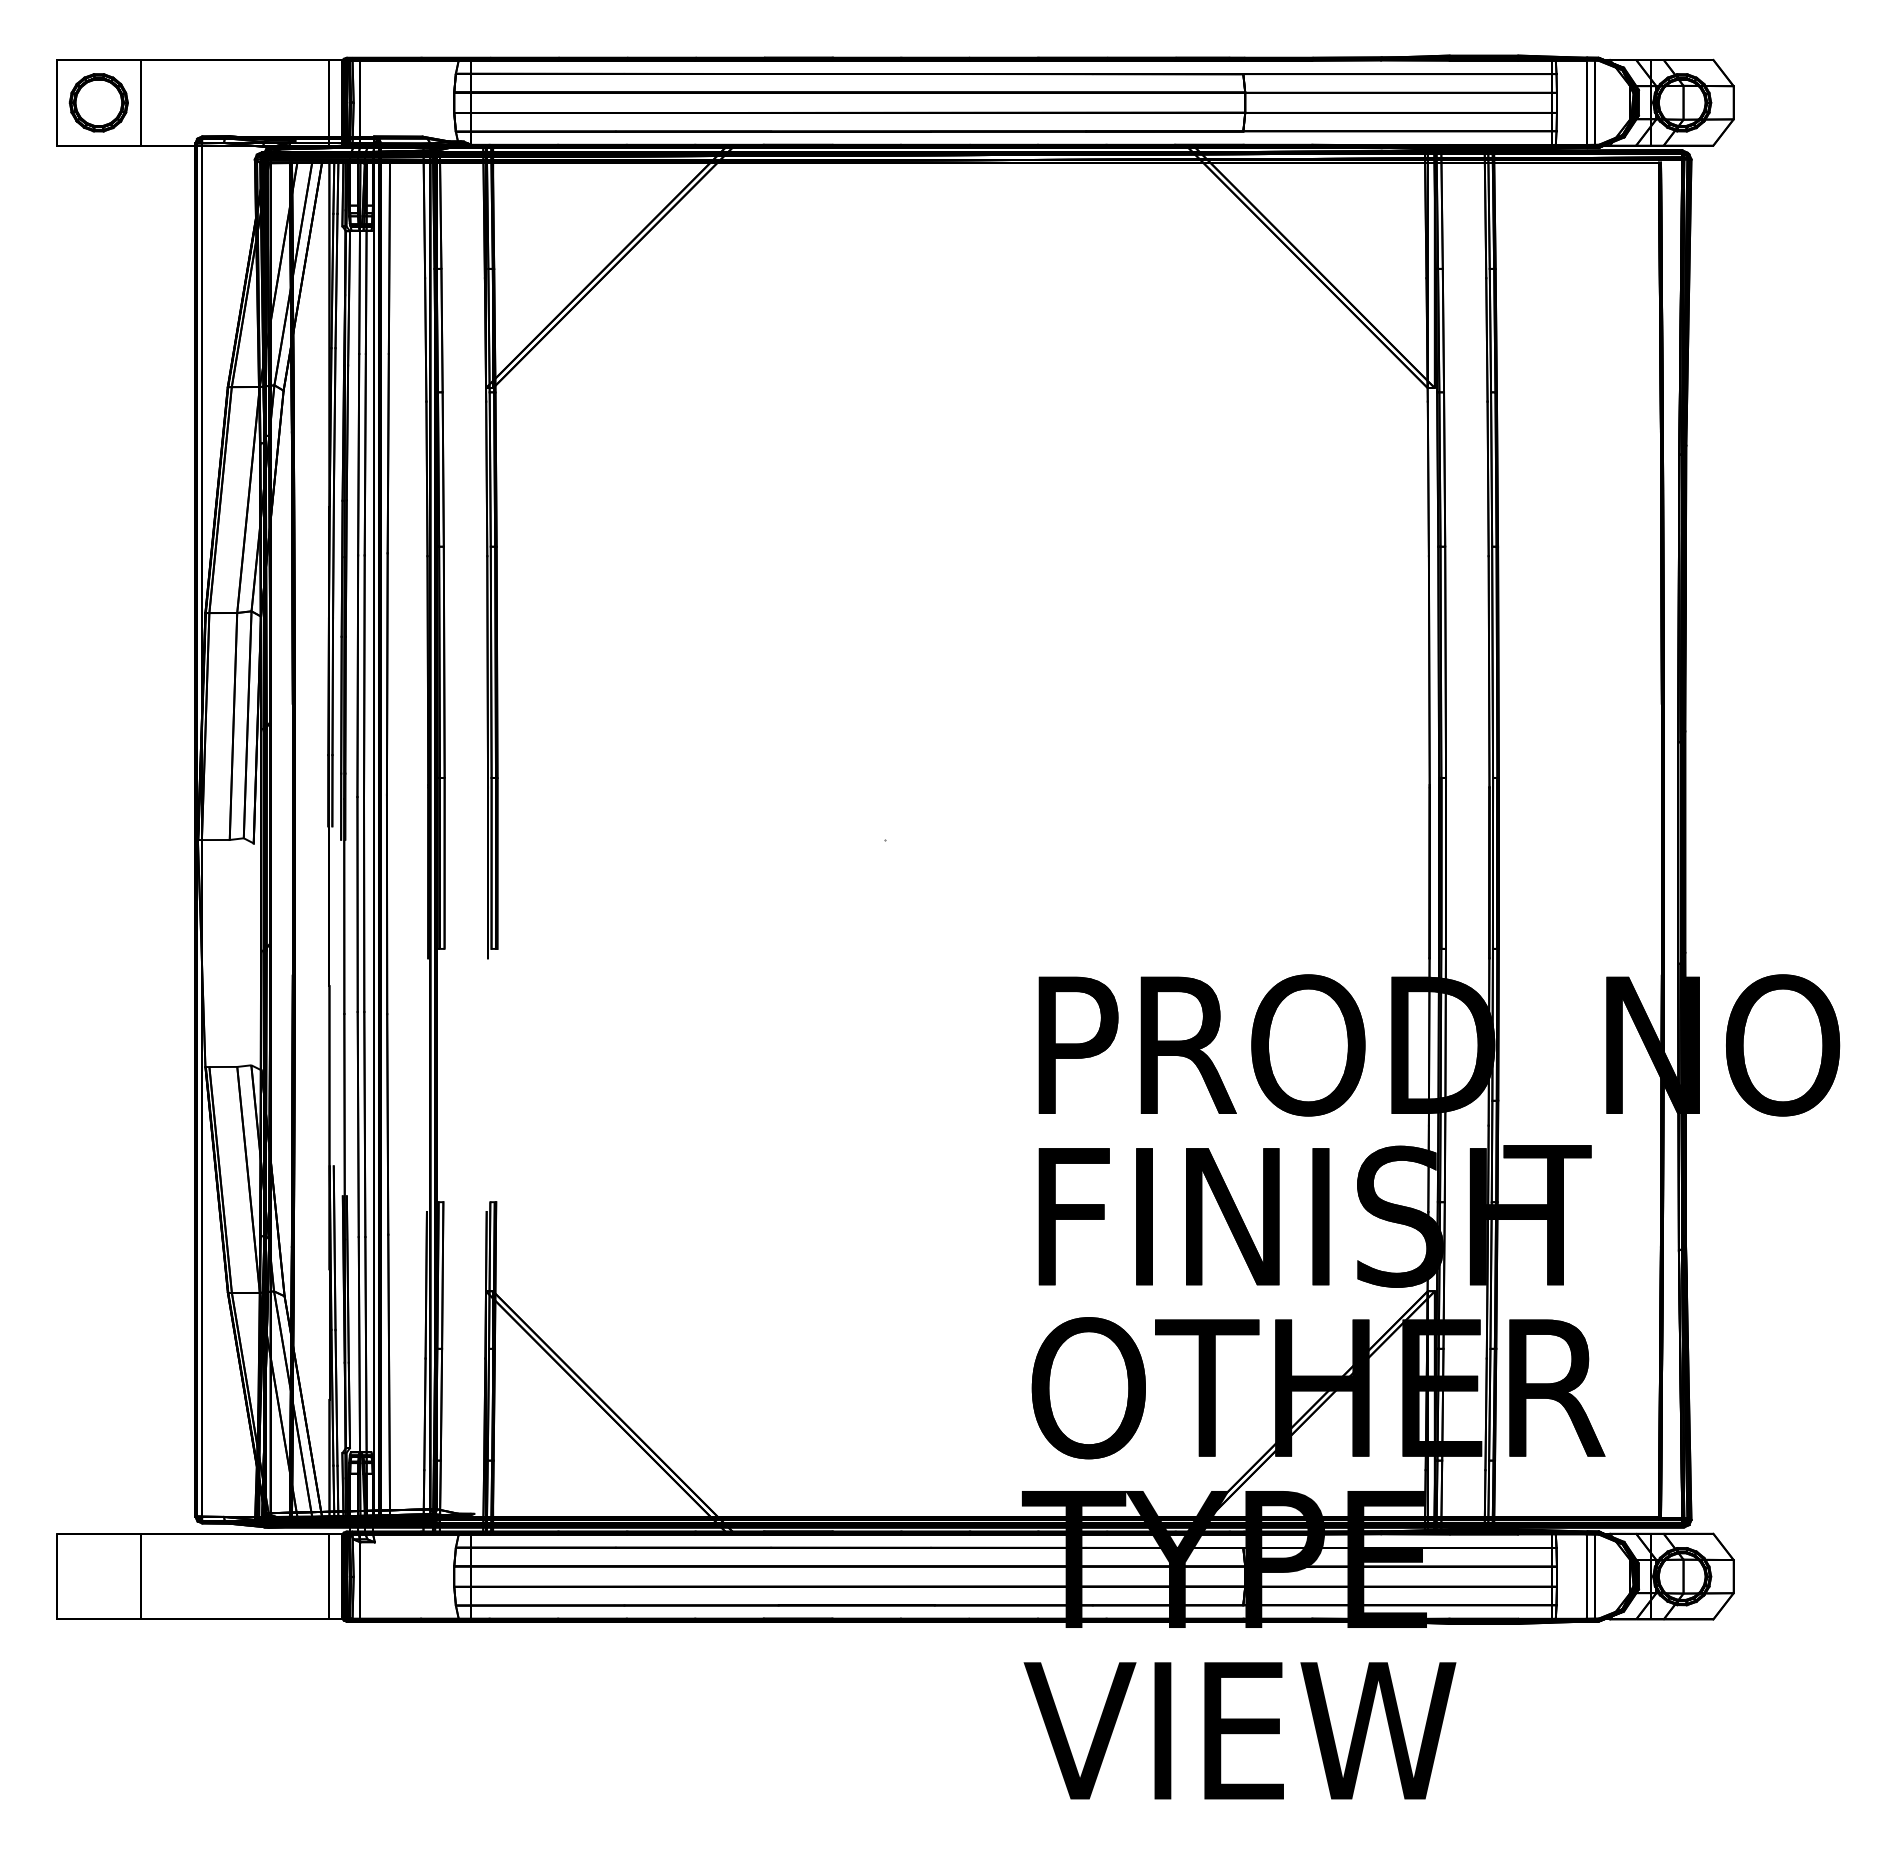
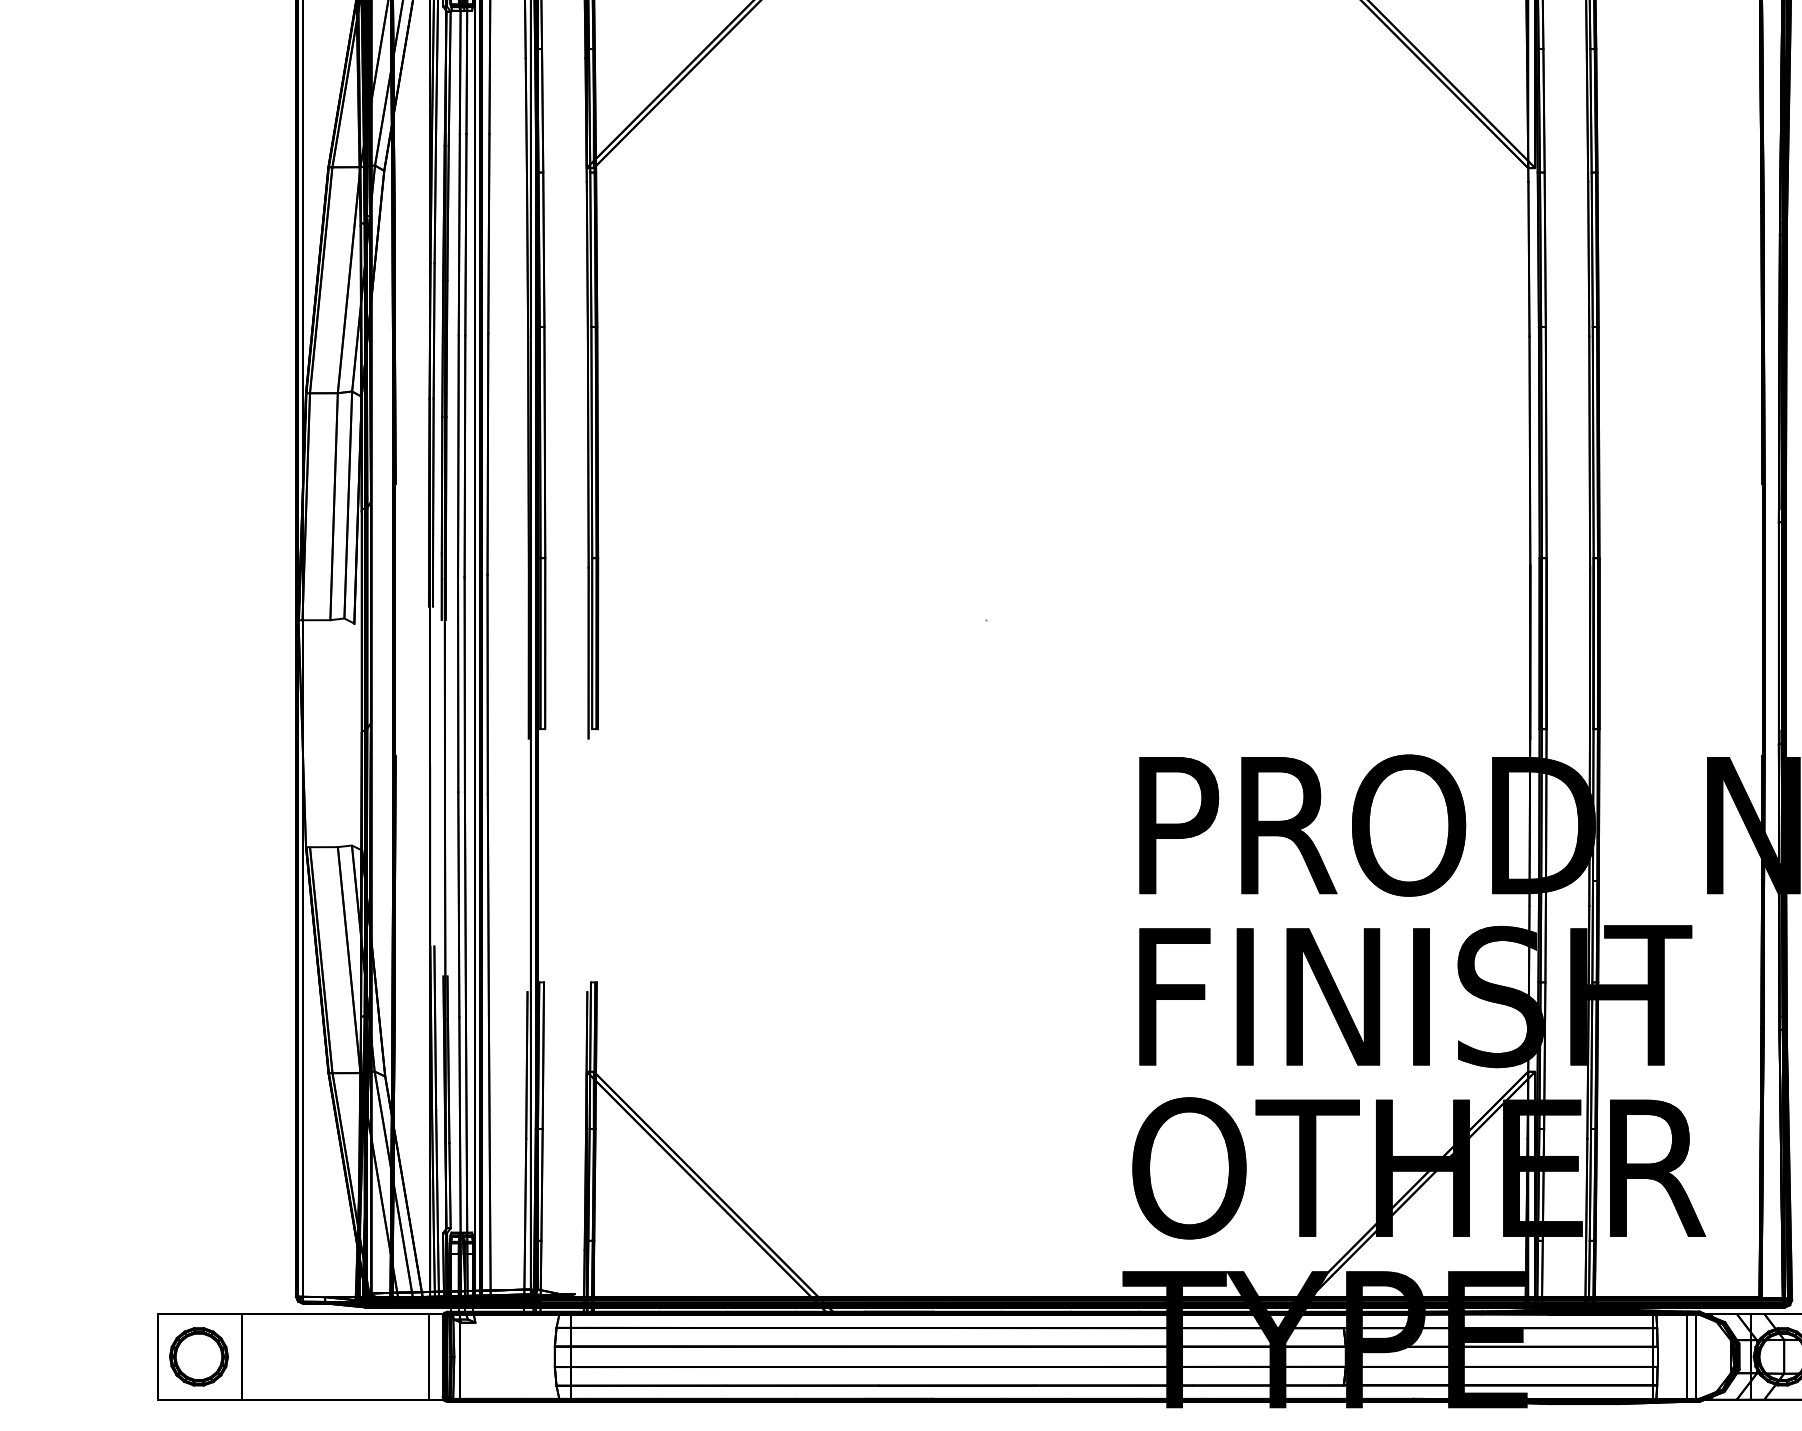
part: (98, 1576) -> (199, 1356), added

